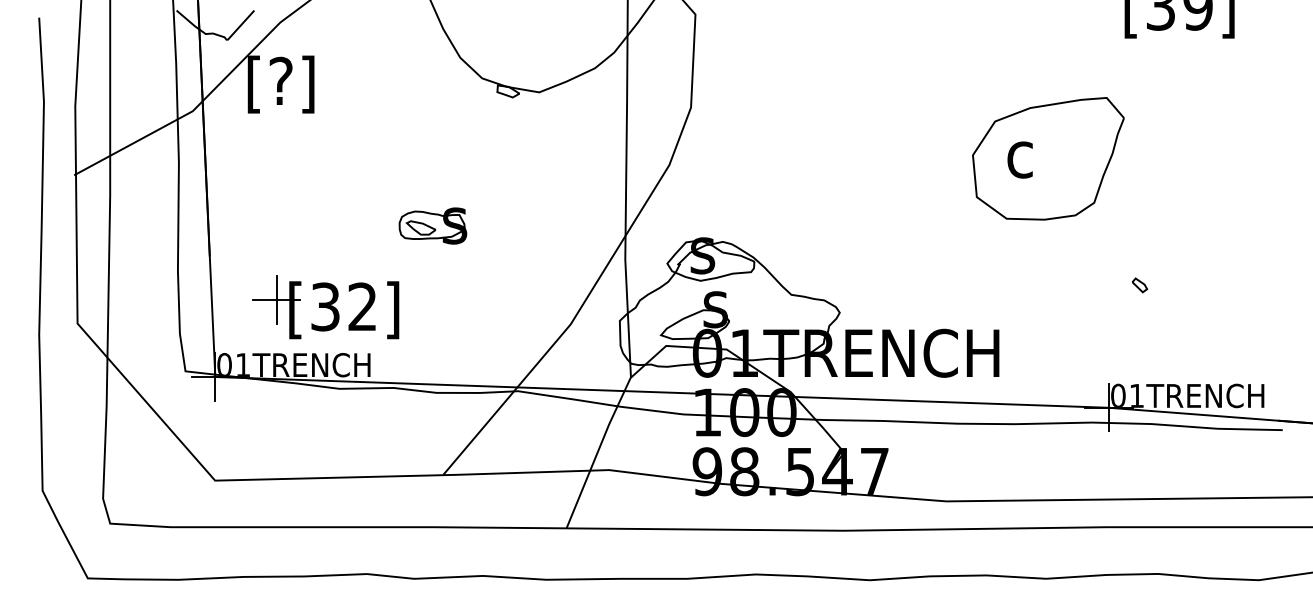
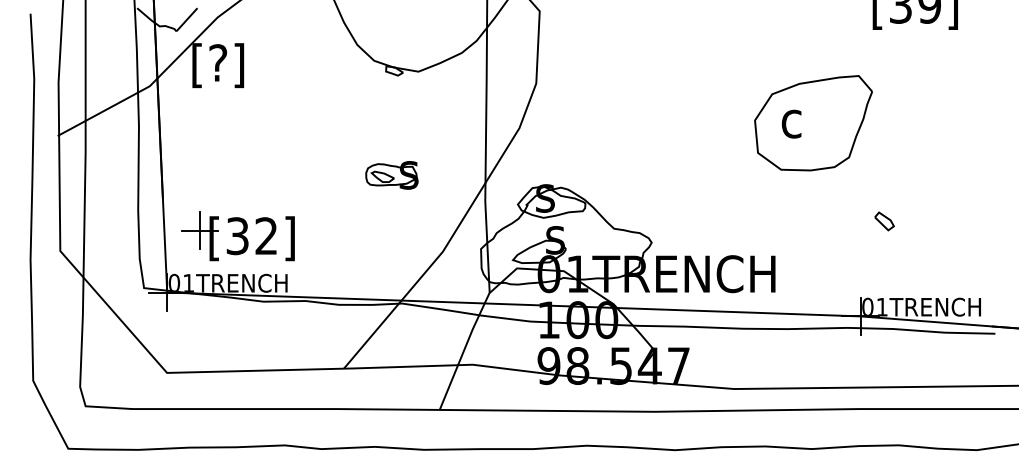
part: (432, 226) -> (391, 175), moved
part: (1139, 285) -> (884, 221), size x1.67
part: (325, 307) -> (237, 236), moved

